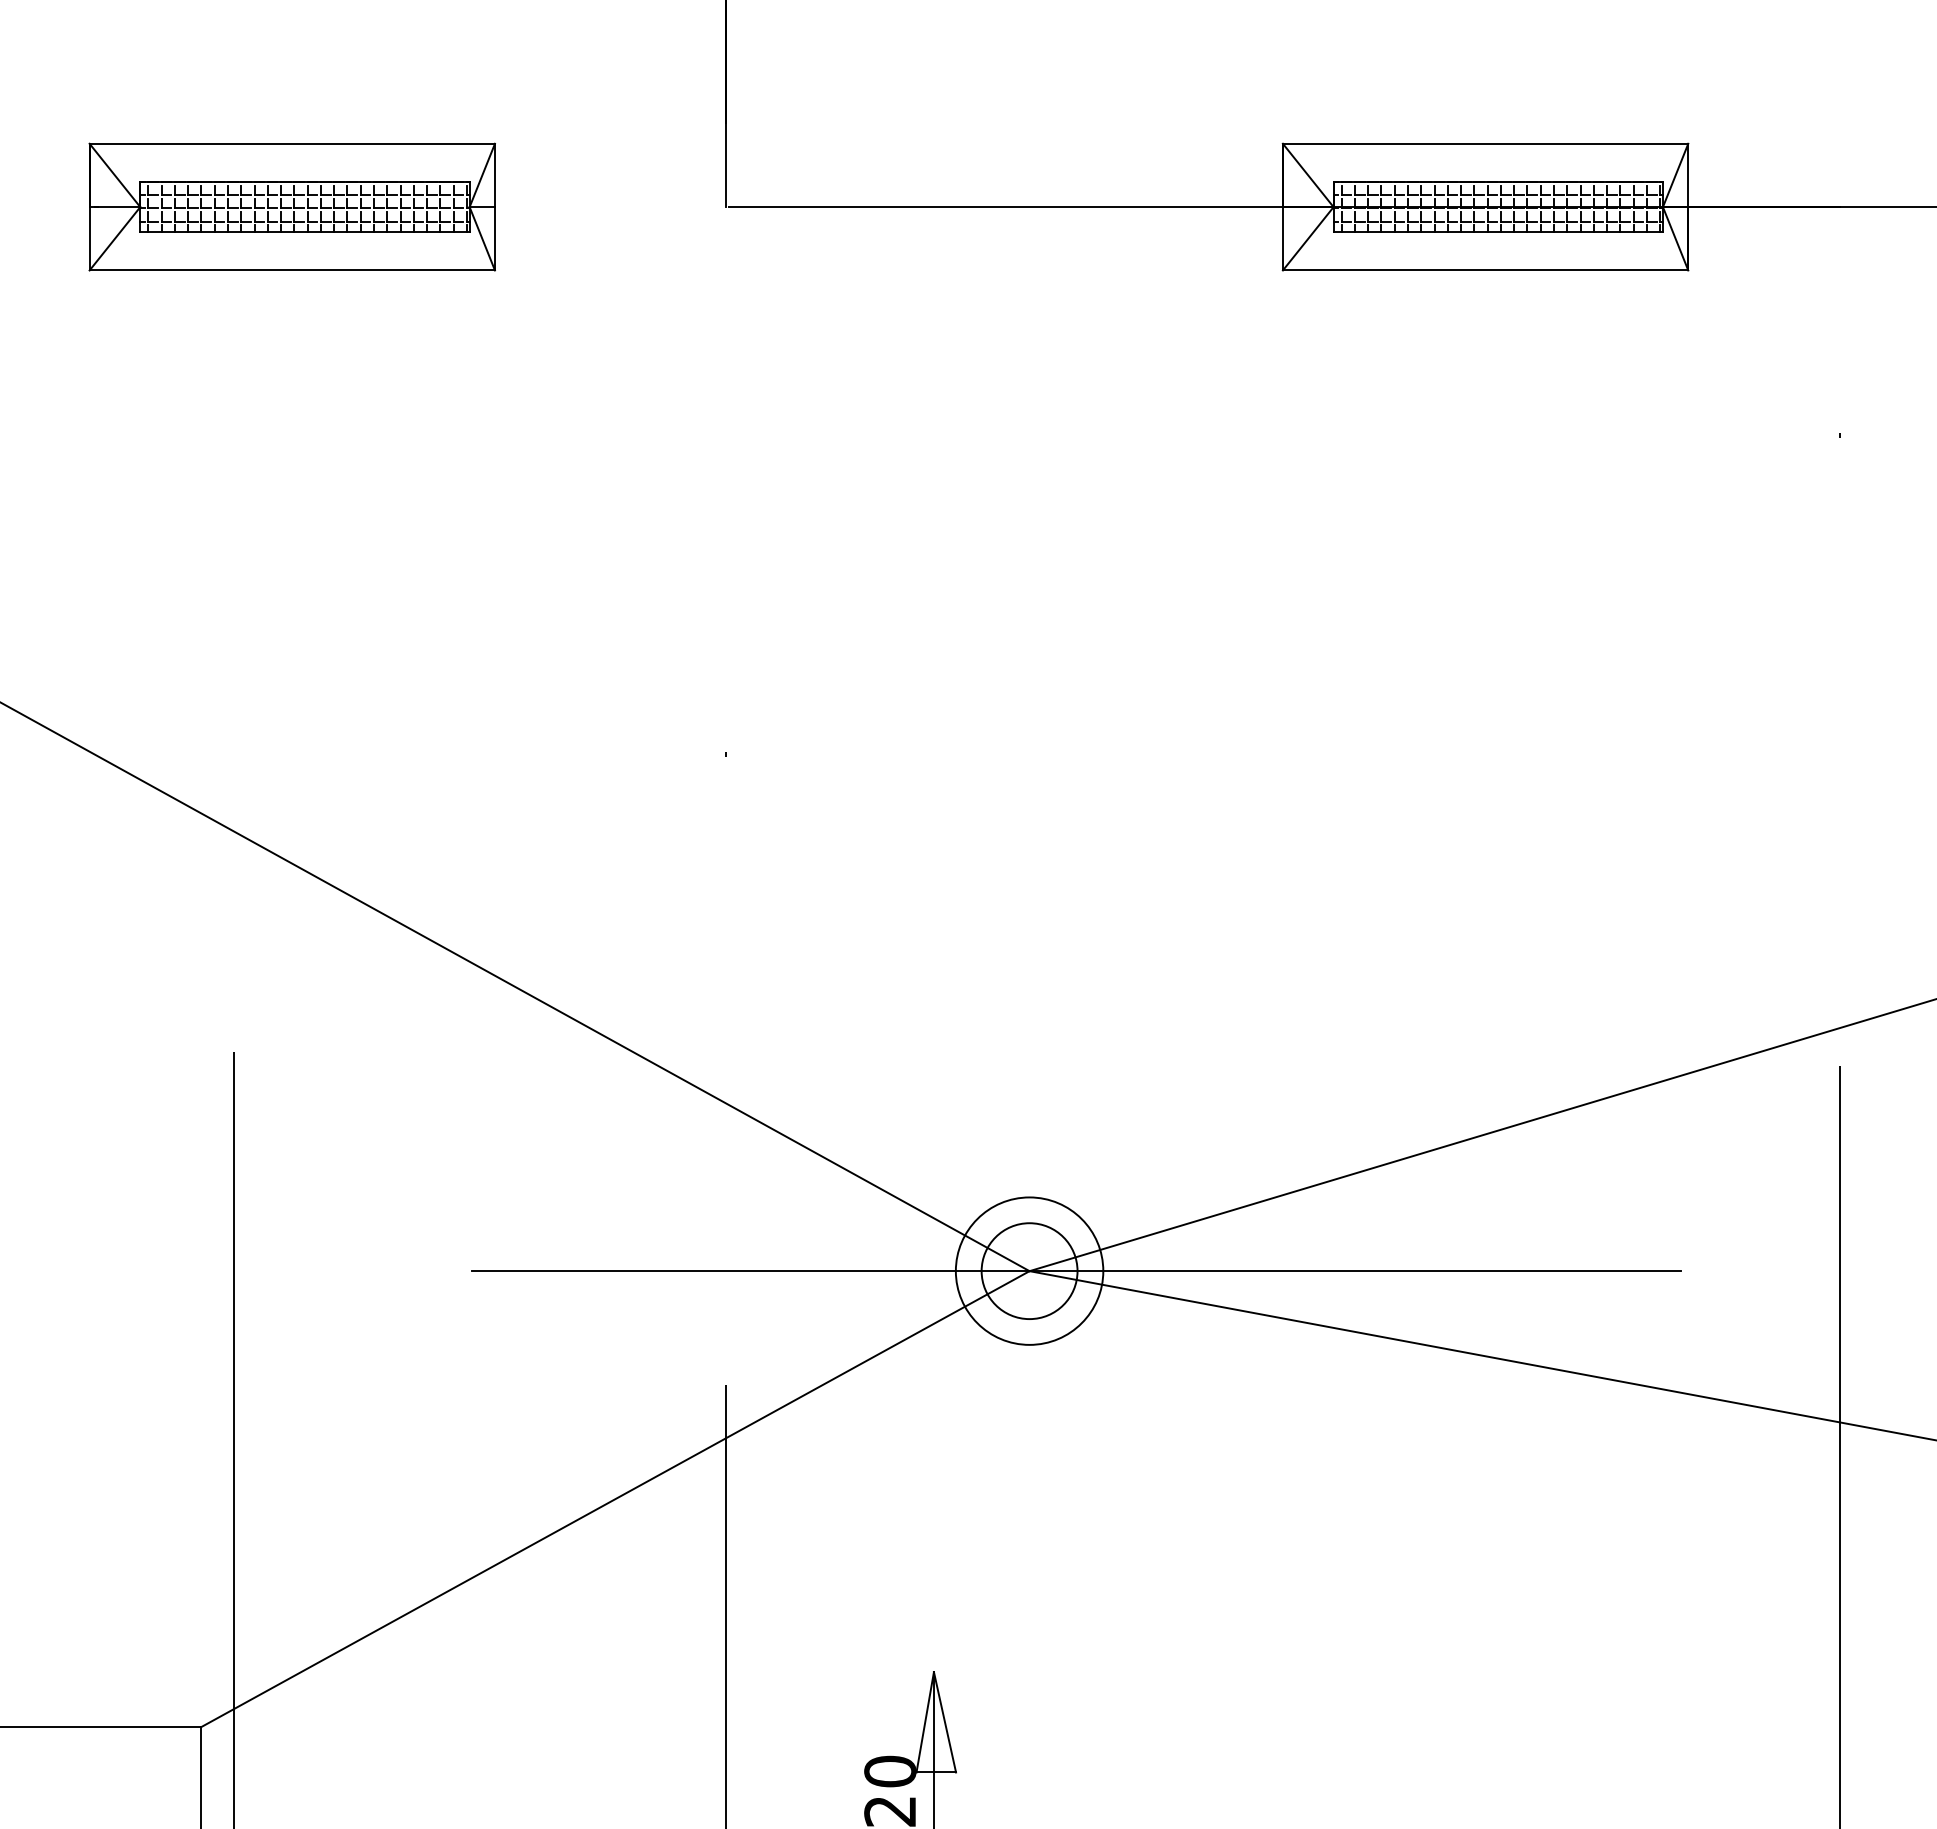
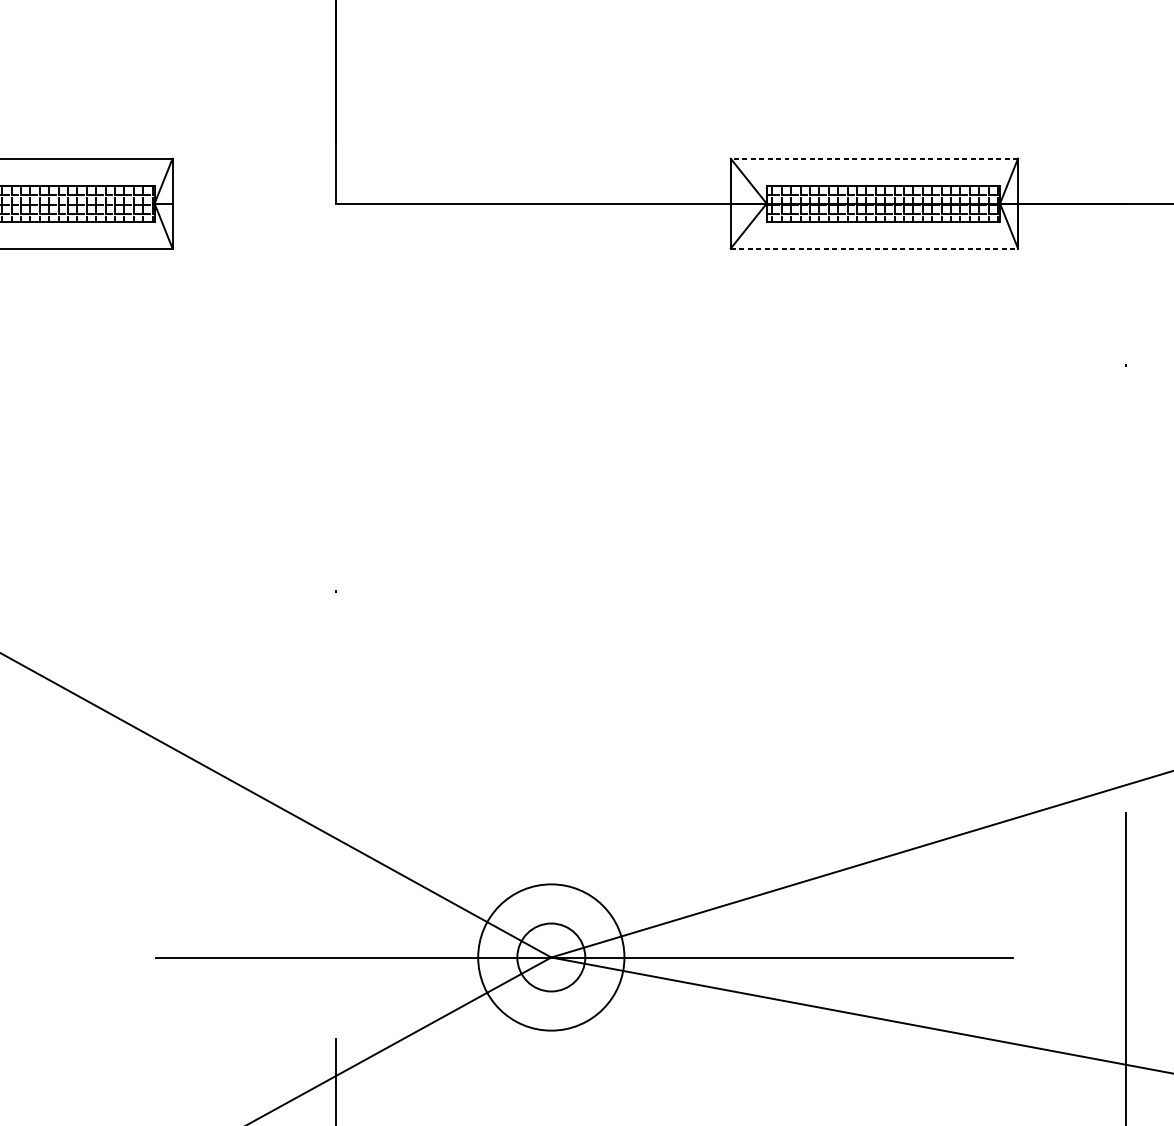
line: (1485, 143) -> (874, 158), solid -> dashed
line: (1485, 270) -> (874, 248), solid -> dashed
circle: (1029, 1270) -> (551, 957), size x1.4

